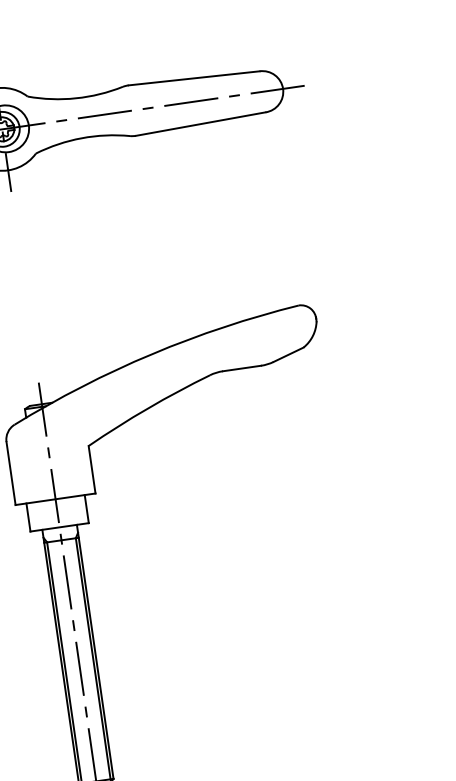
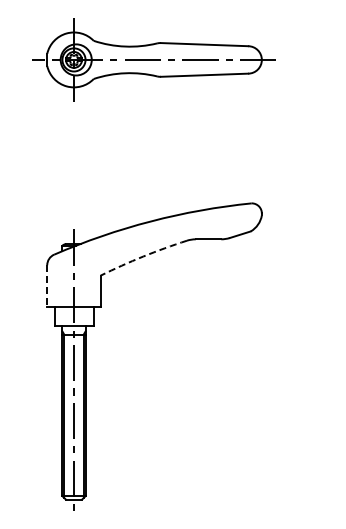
arc: (148, 408) -> (143, 256), solid -> dashed
line: (11, 473) -> (47, 286), solid -> dashed

